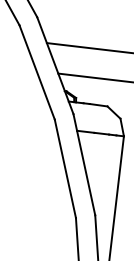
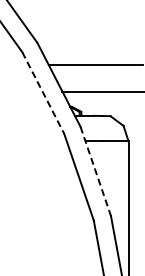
line: (37, 72) -> (43, 92), solid -> dashed
line: (84, 164) -> (95, 171), solid -> dashed

